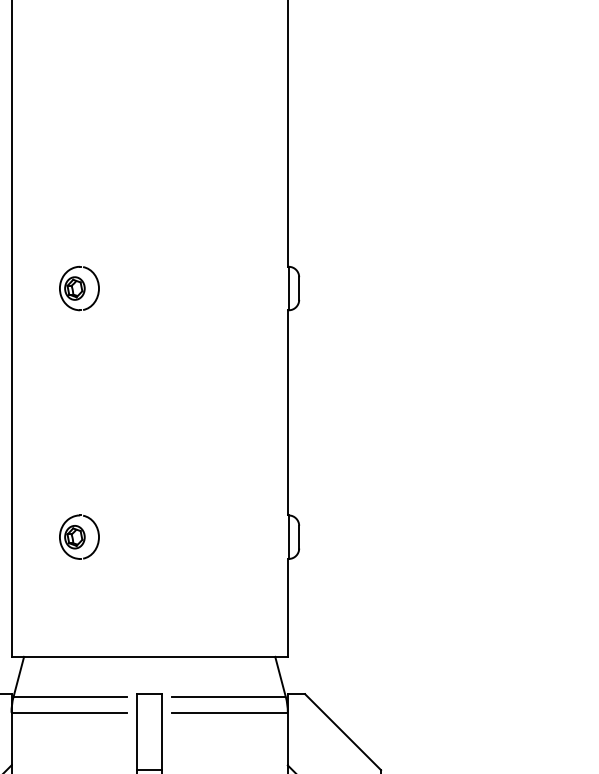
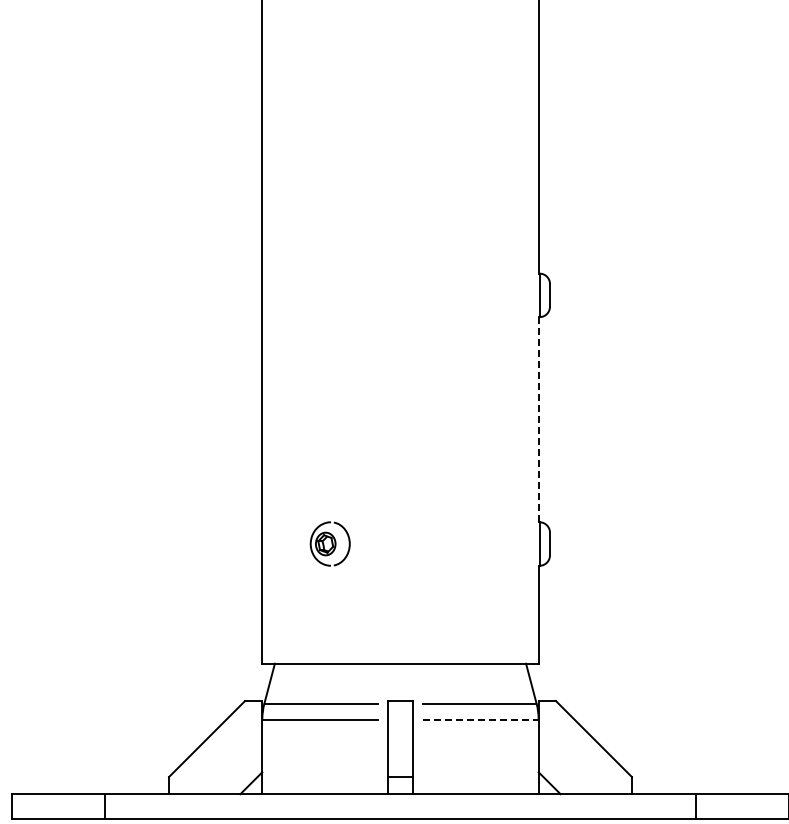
part: (78, 287) -> (329, 294), removed
line: (287, 412) -> (538, 419), solid -> dashed
line: (229, 712) -> (480, 719), solid -> dashed

